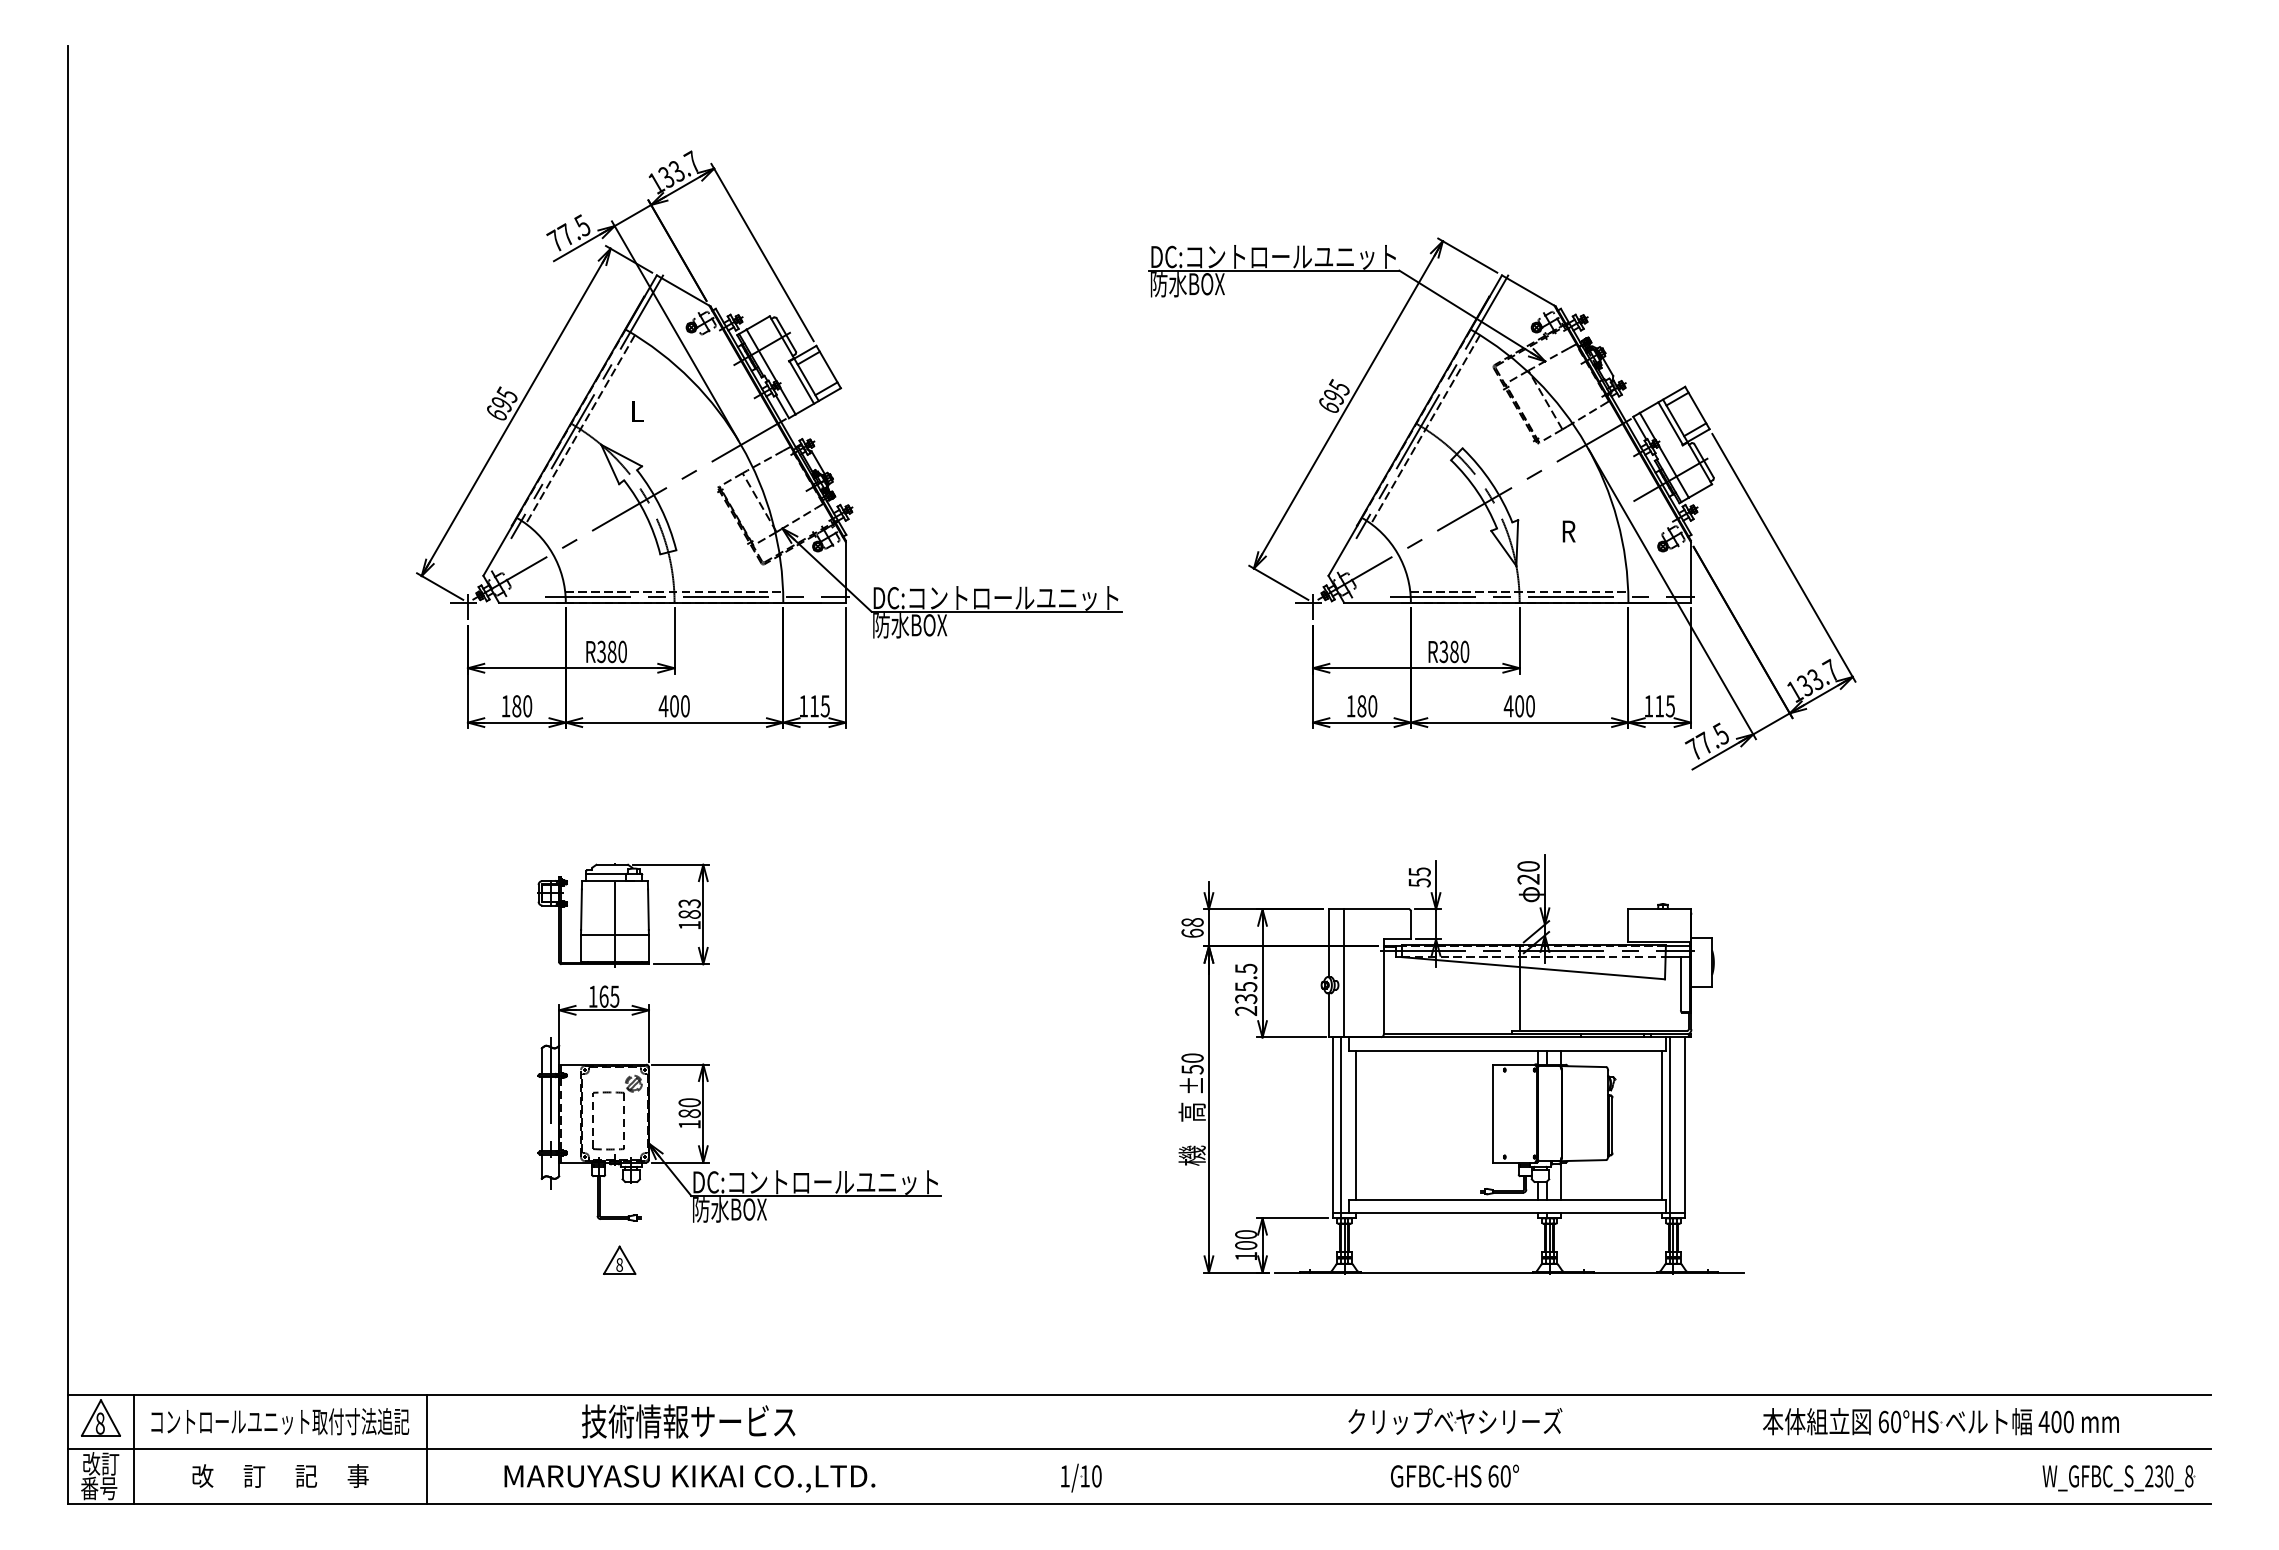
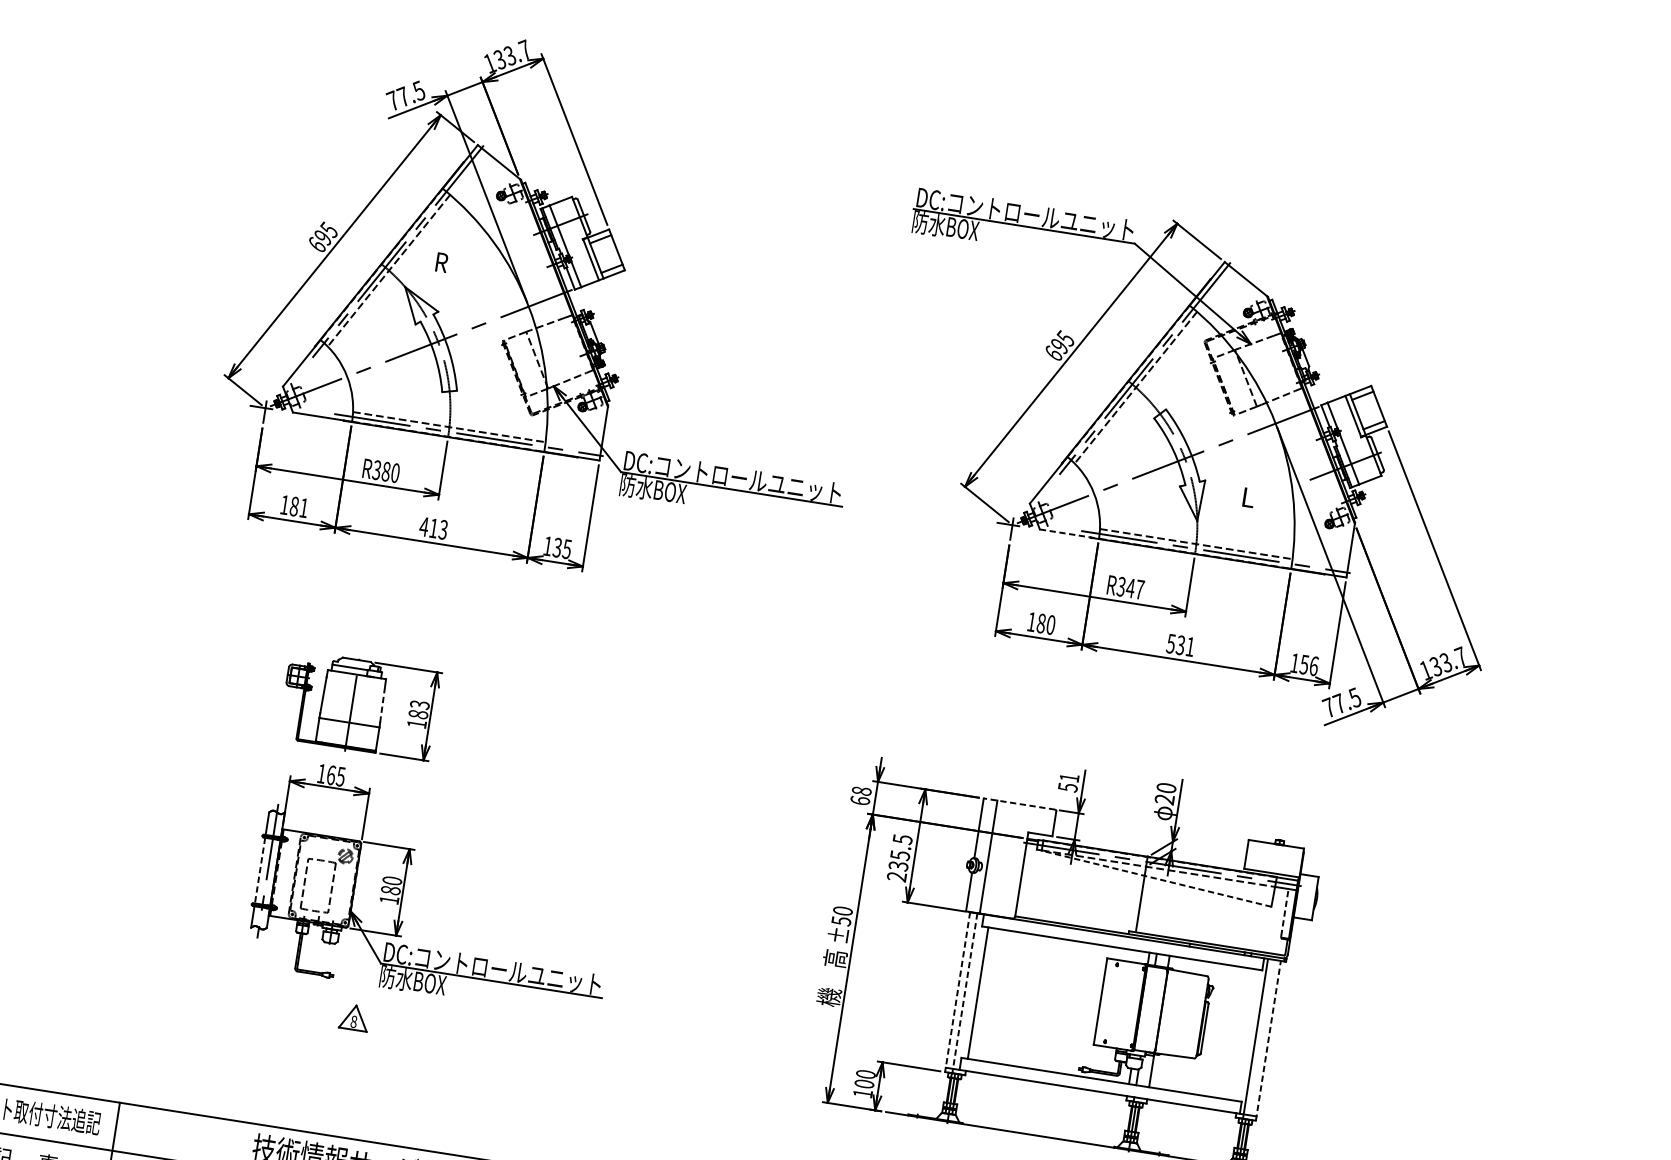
text: (637, 411) -> (441, 262), L -> R
text: (1568, 531) -> (1248, 497), R -> L
line: (1377, 602) -> (1069, 533), solid -> dashed
text: (1459, 651) -> (1135, 588), R380 -> R347
text: (527, 706) -> (303, 508), 180 -> 181
text: (679, 706) -> (438, 529), 400 -> 413
text: (813, 706) -> (556, 547), 115 -> 135
text: (1518, 706) -> (1179, 645), 400 -> 531
text: (1665, 706) -> (1309, 665), 115 -> 156
text: (1419, 871) -> (1069, 777), 55 -> 51
line: (648, 909) -> (382, 704), solid -> dashed
line: (1368, 909) -> (1019, 804), solid -> dashed
line: (1532, 968) -> (1155, 878), solid -> dashed
line: (1680, 983) -> (1284, 912), solid -> dashed
line: (541, 1114) -> (259, 870), solid -> dashed
line: (1662, 1125) -> (1248, 1035), removed
line: (1684, 1127) -> (1268, 1040), solid -> dashed
line: (1333, 1128) -> (957, 992), solid -> dashed
line: (1341, 1128) -> (964, 993), solid -> dashed
part: (619, 1259) -> (354, 1016), moved

